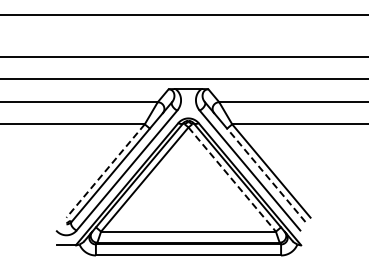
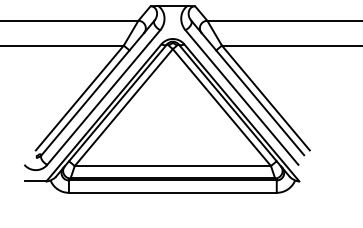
line: (105, 171) -> (79, 98), dashed -> solid
line: (266, 175) -> (260, 103), dashed -> solid
line: (232, 179) -> (222, 107), dashed -> solid

